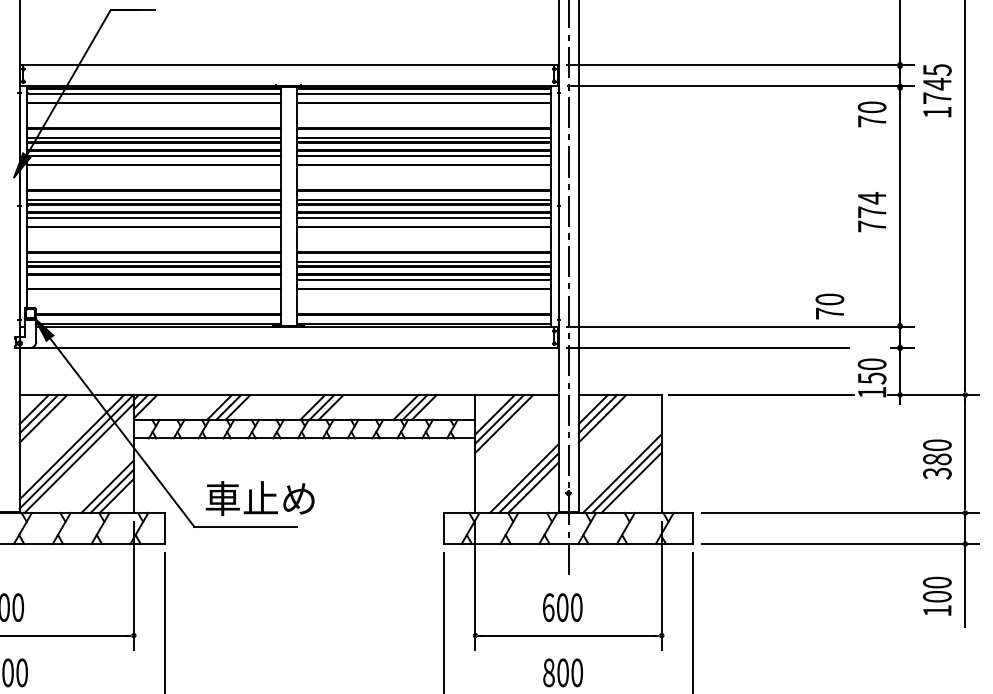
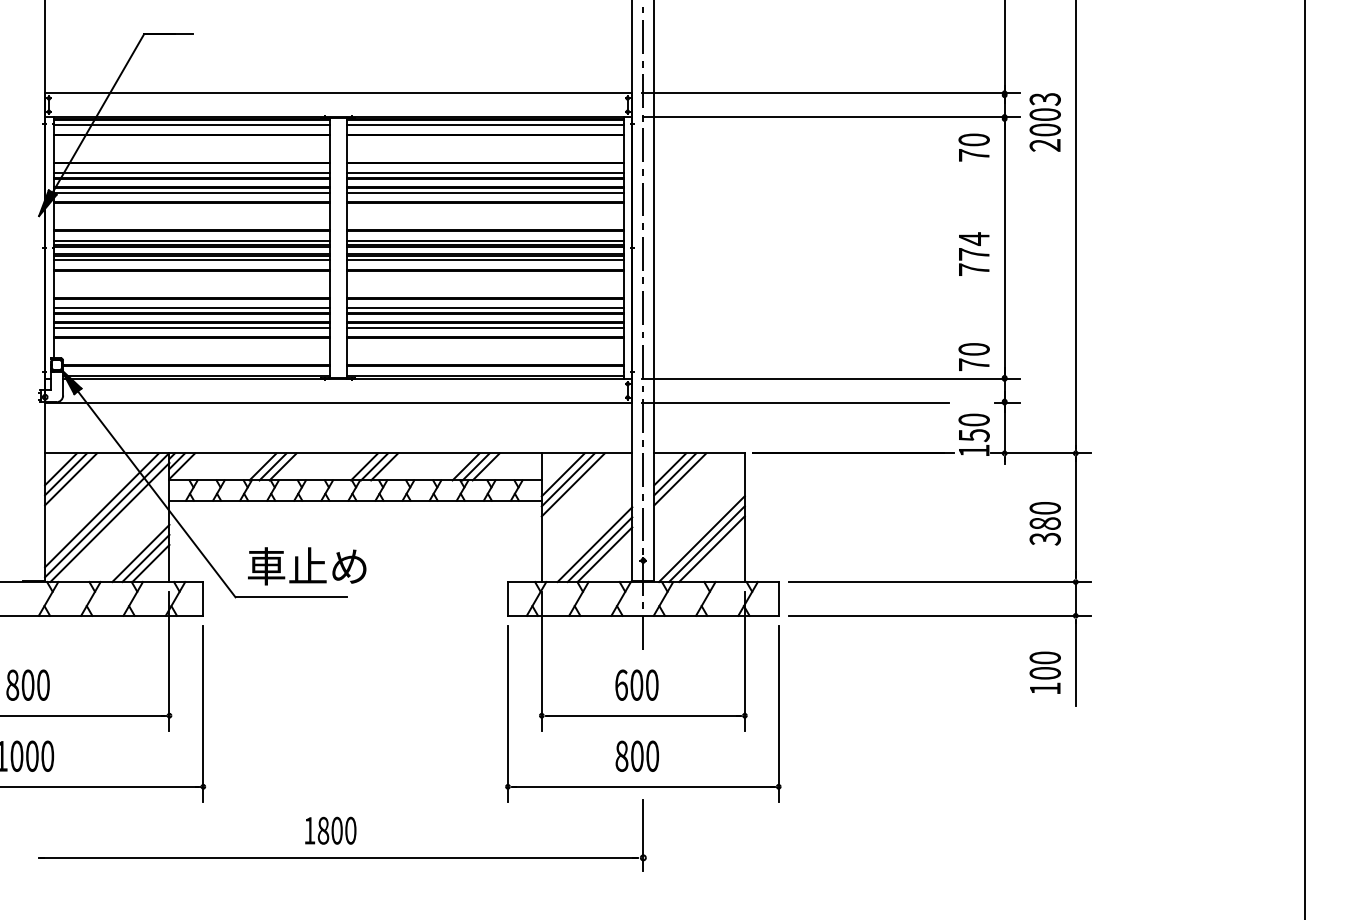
text: (936, 91) -> (1044, 122), 1745 -> 2003
line: (154, 279) -> (191, 327), added
text: (829, 306) -> (973, 356), moved

